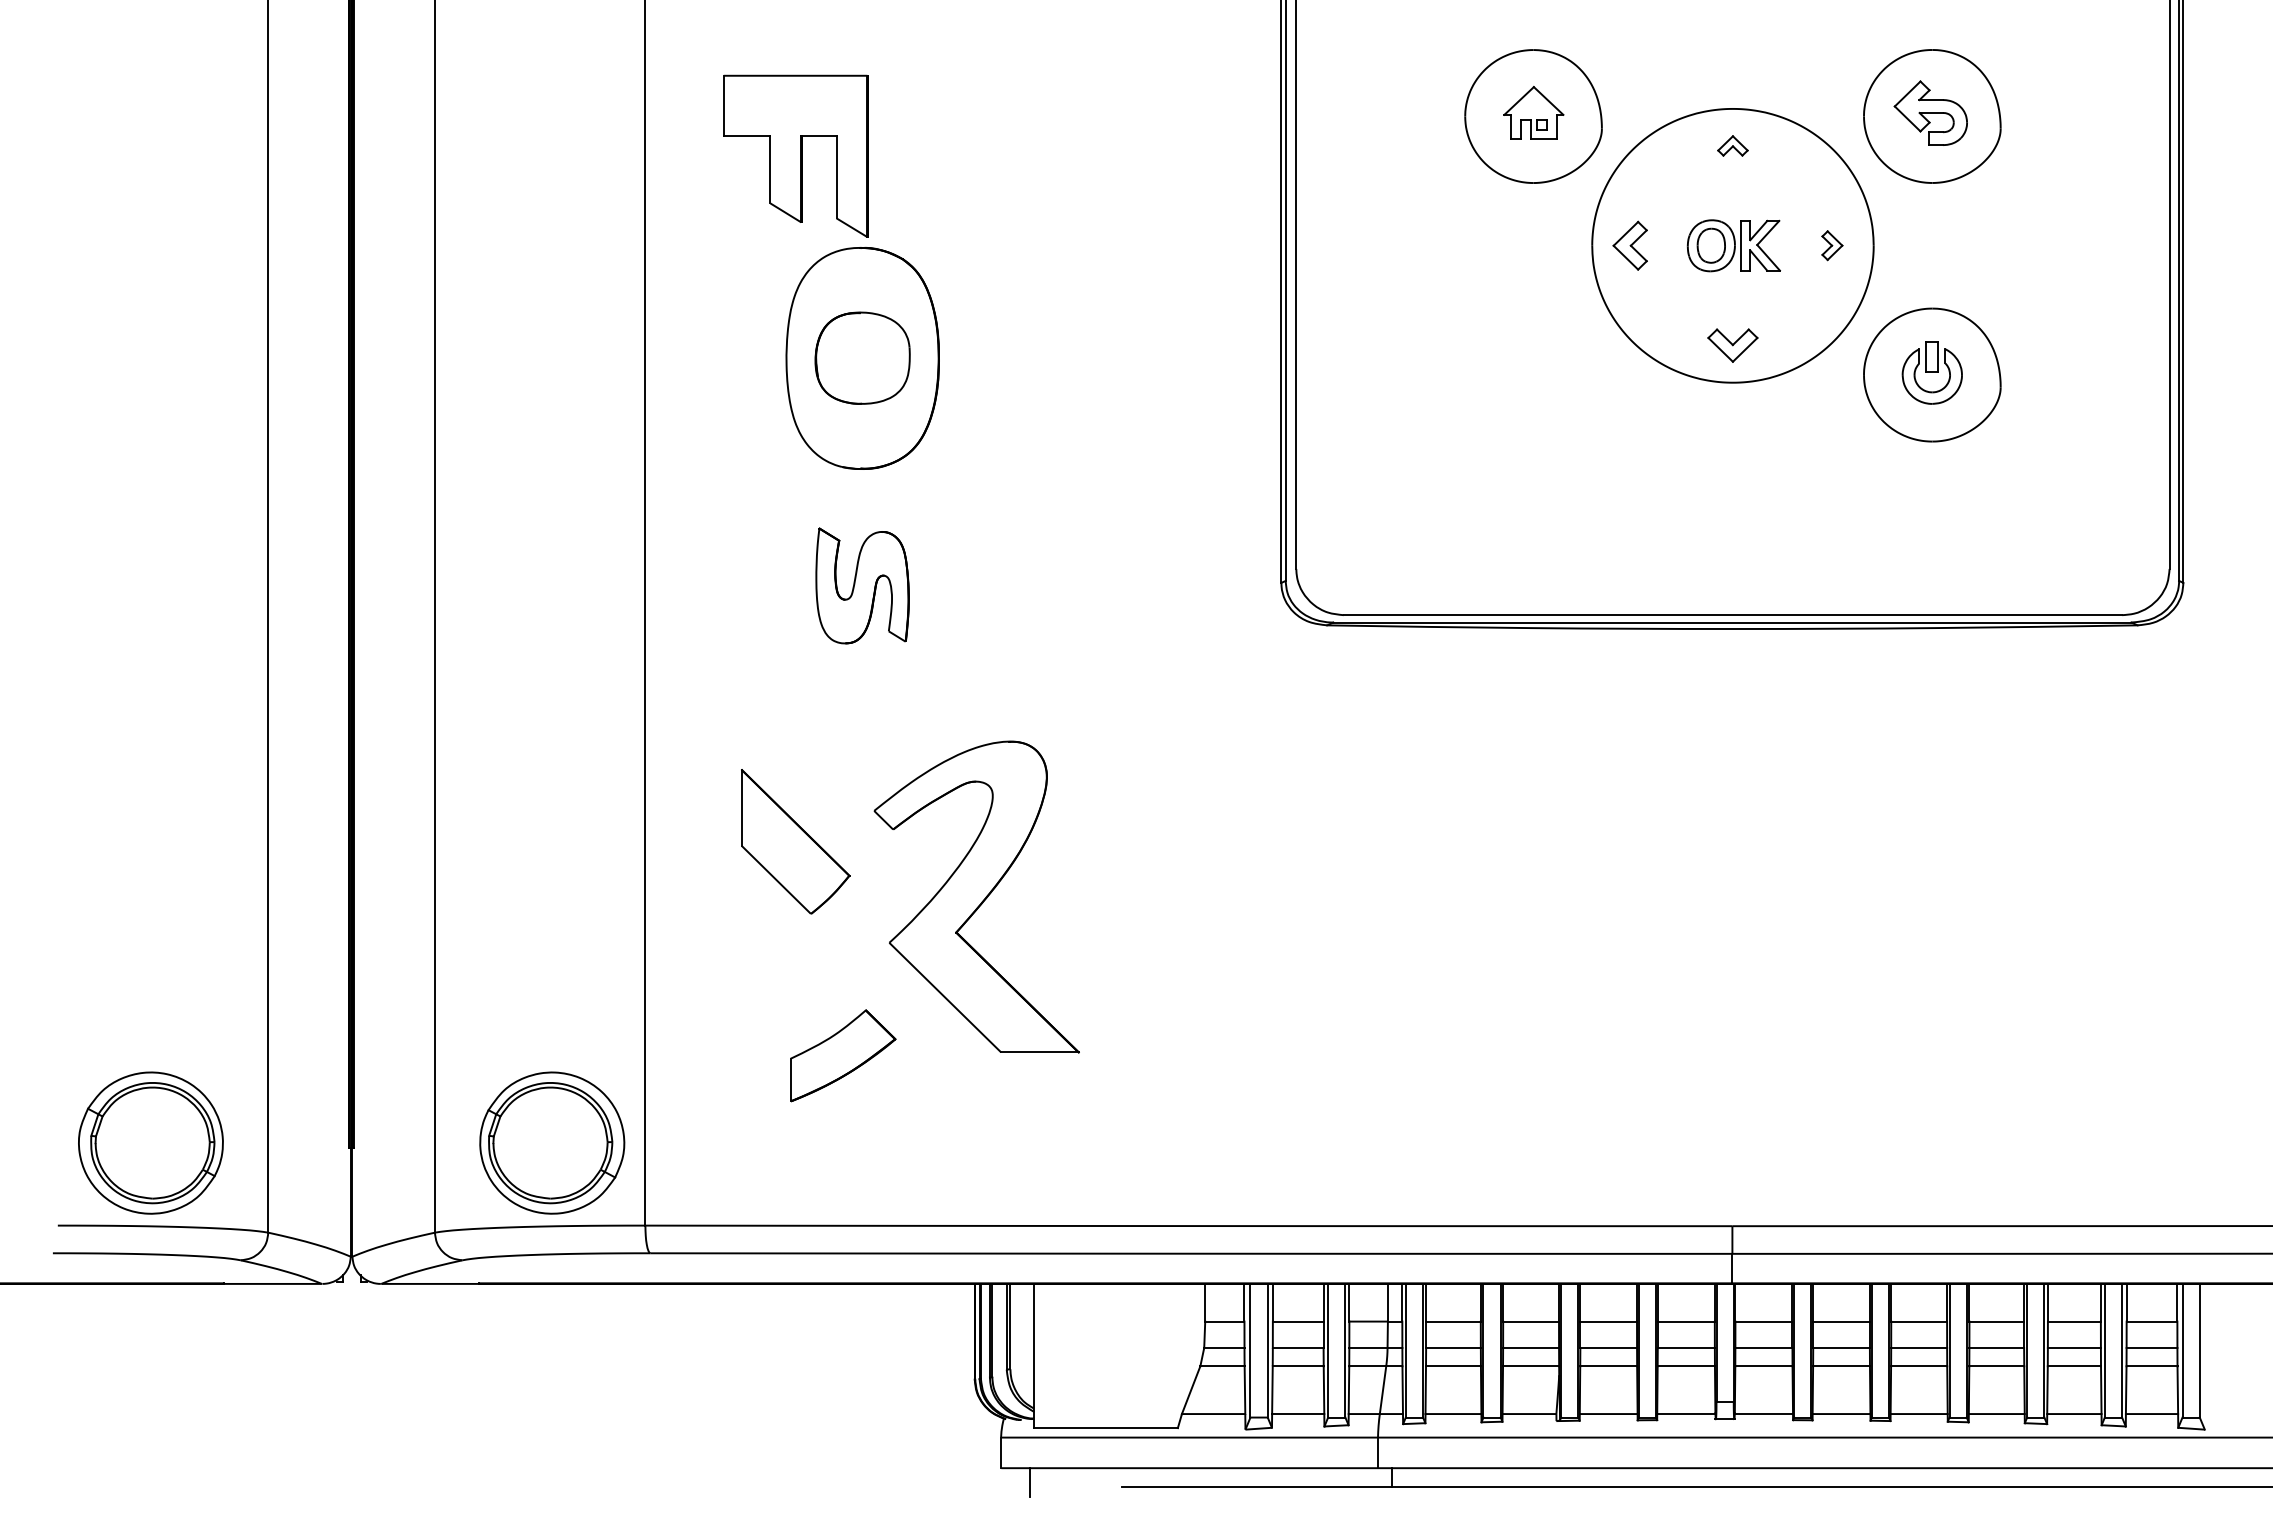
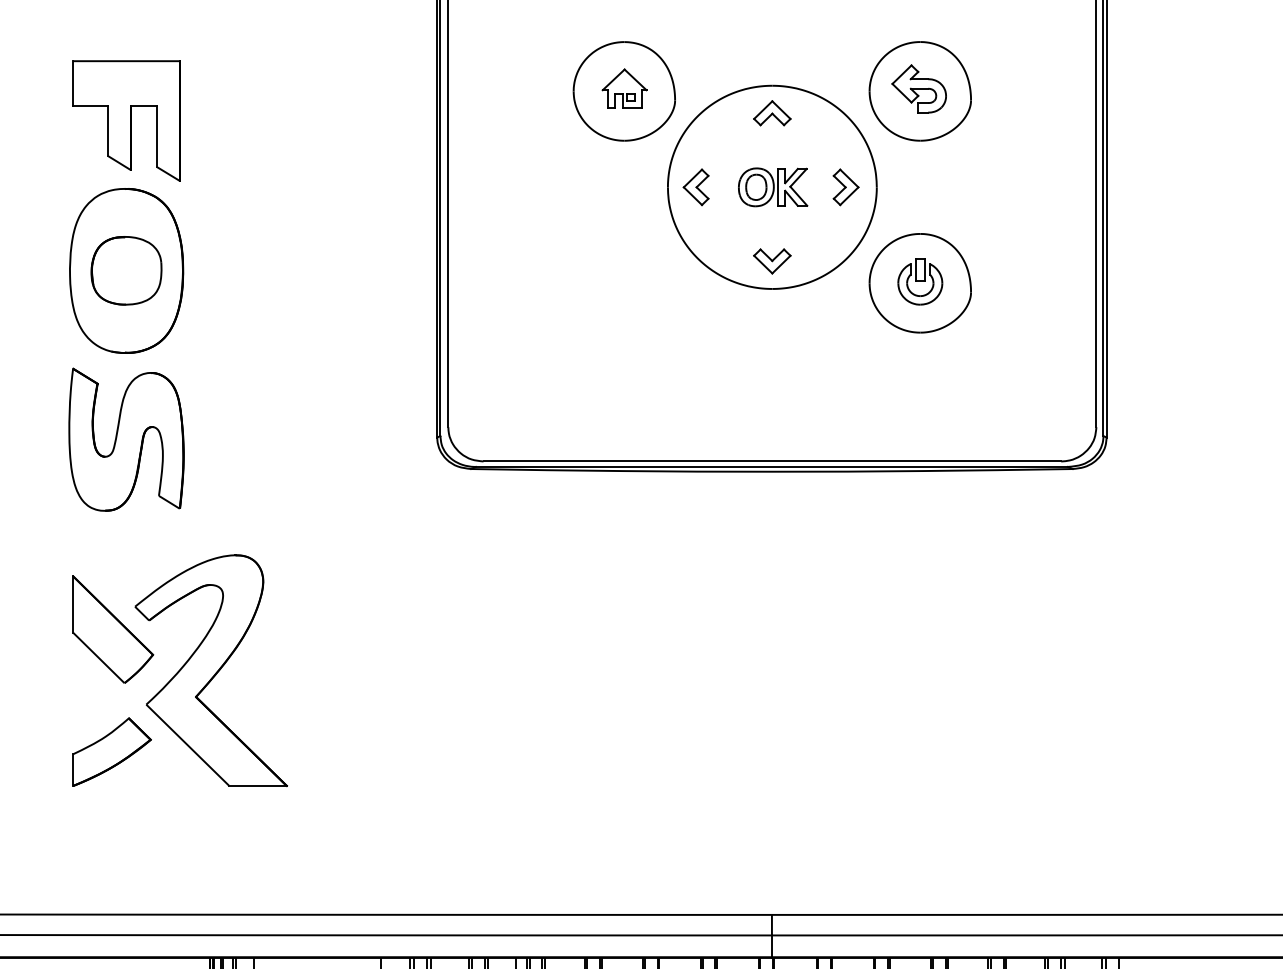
part: (1732, 145) -> (772, 112), size x1.67
part: (795, 155) -> (126, 120), moved
part: (1832, 245) -> (846, 187), size x1.67
part: (862, 585) -> (126, 439), size x1.67
part: (795, 841) -> (113, 629), moved
part: (843, 1055) -> (112, 751), moved

